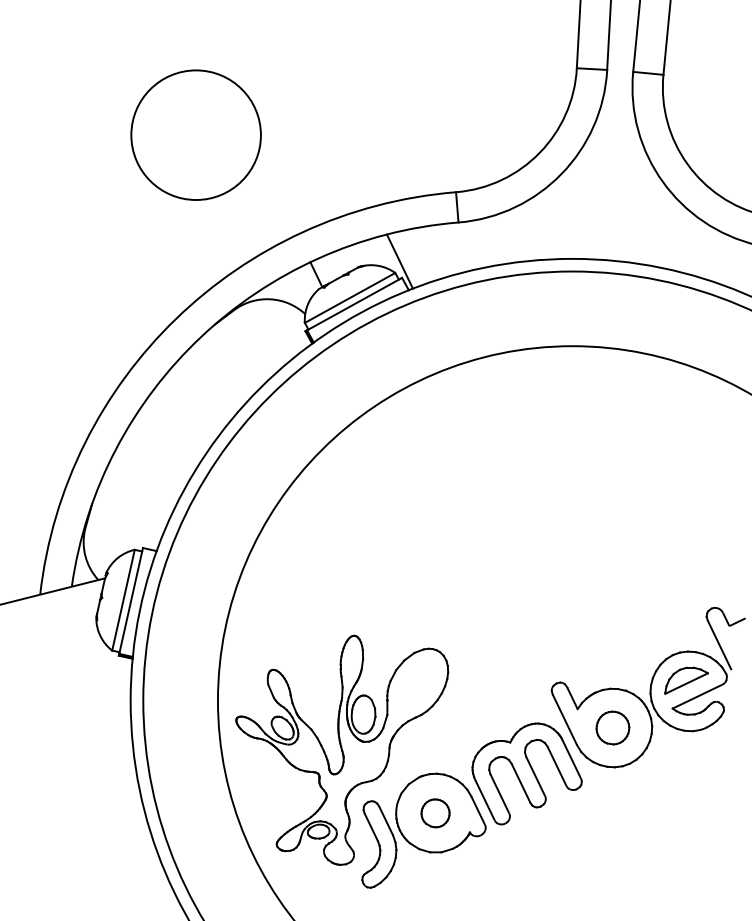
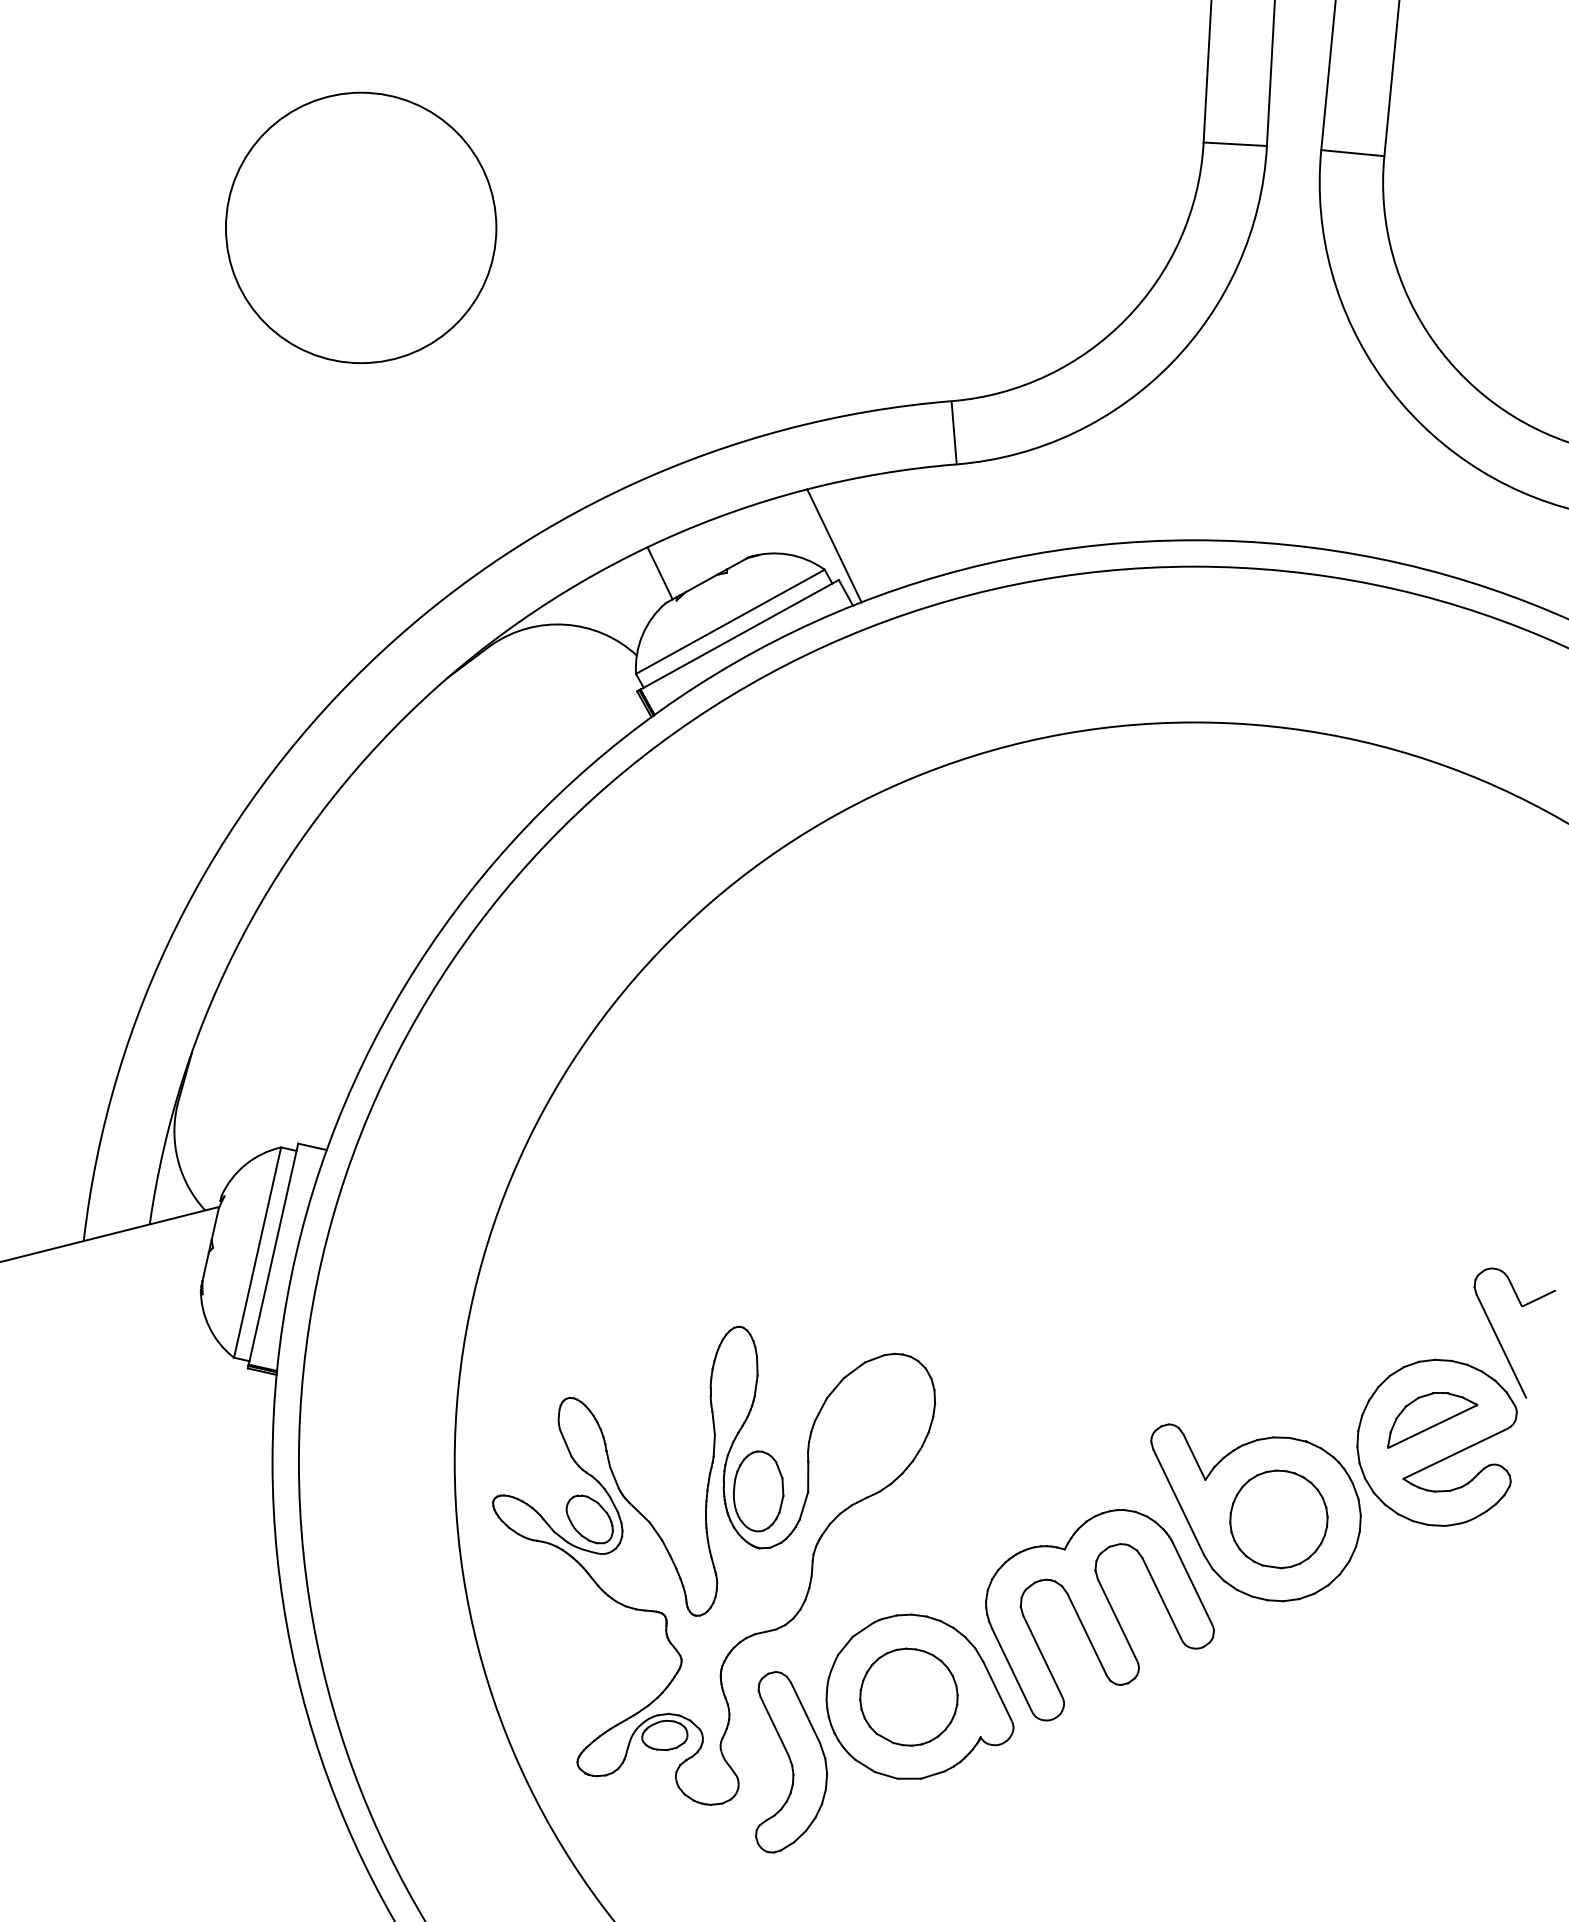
circle: (195, 134) -> (359, 226), moved
part: (612, 727) -> (1278, 1518), size x1.43
part: (435, 813) -> (908, 1697), size x1.67

